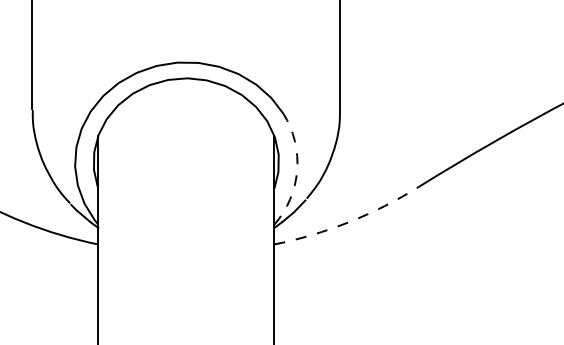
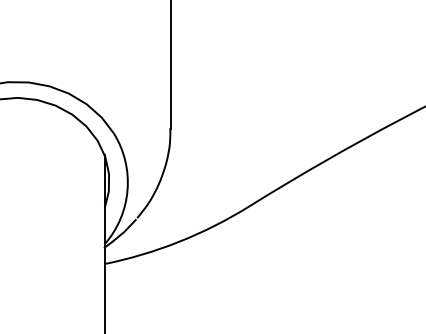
arc: (297, 170) -> (127, 190), dashed -> solid
arc: (349, 222) -> (179, 242), dashed -> solid

